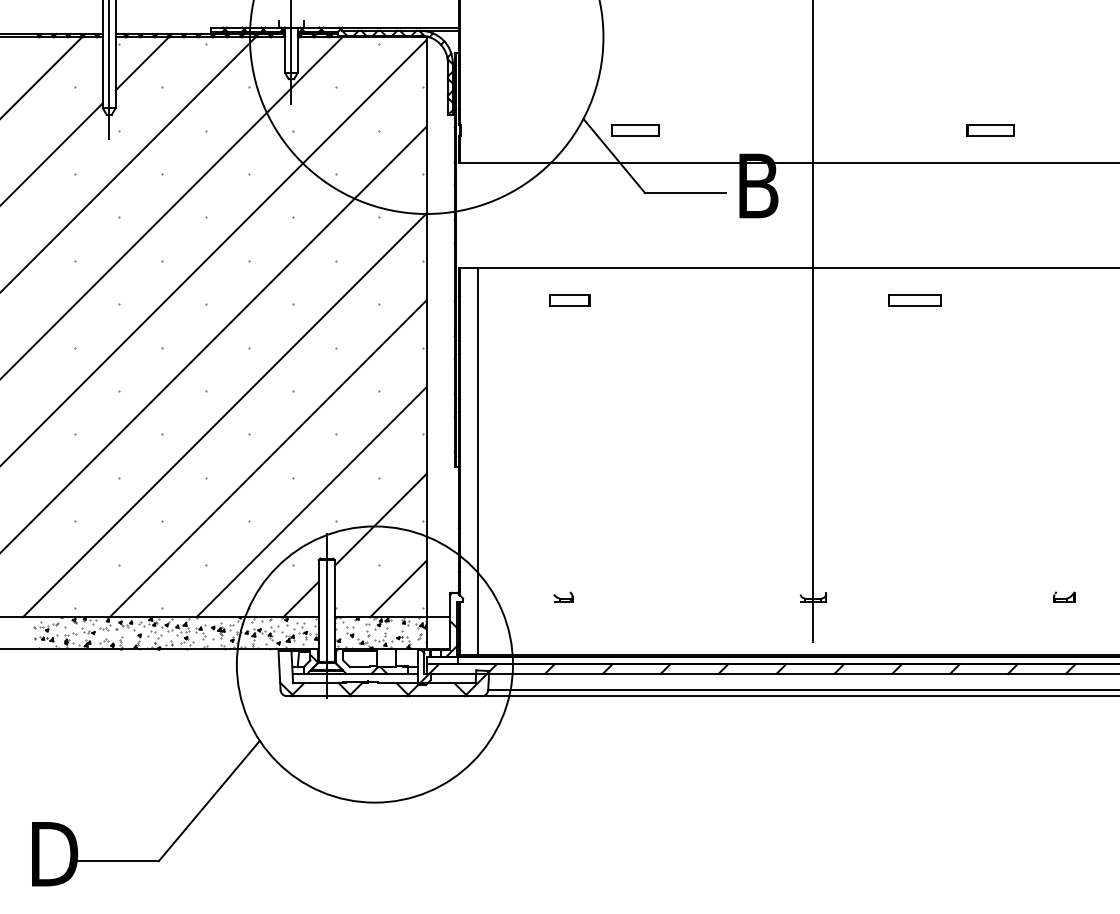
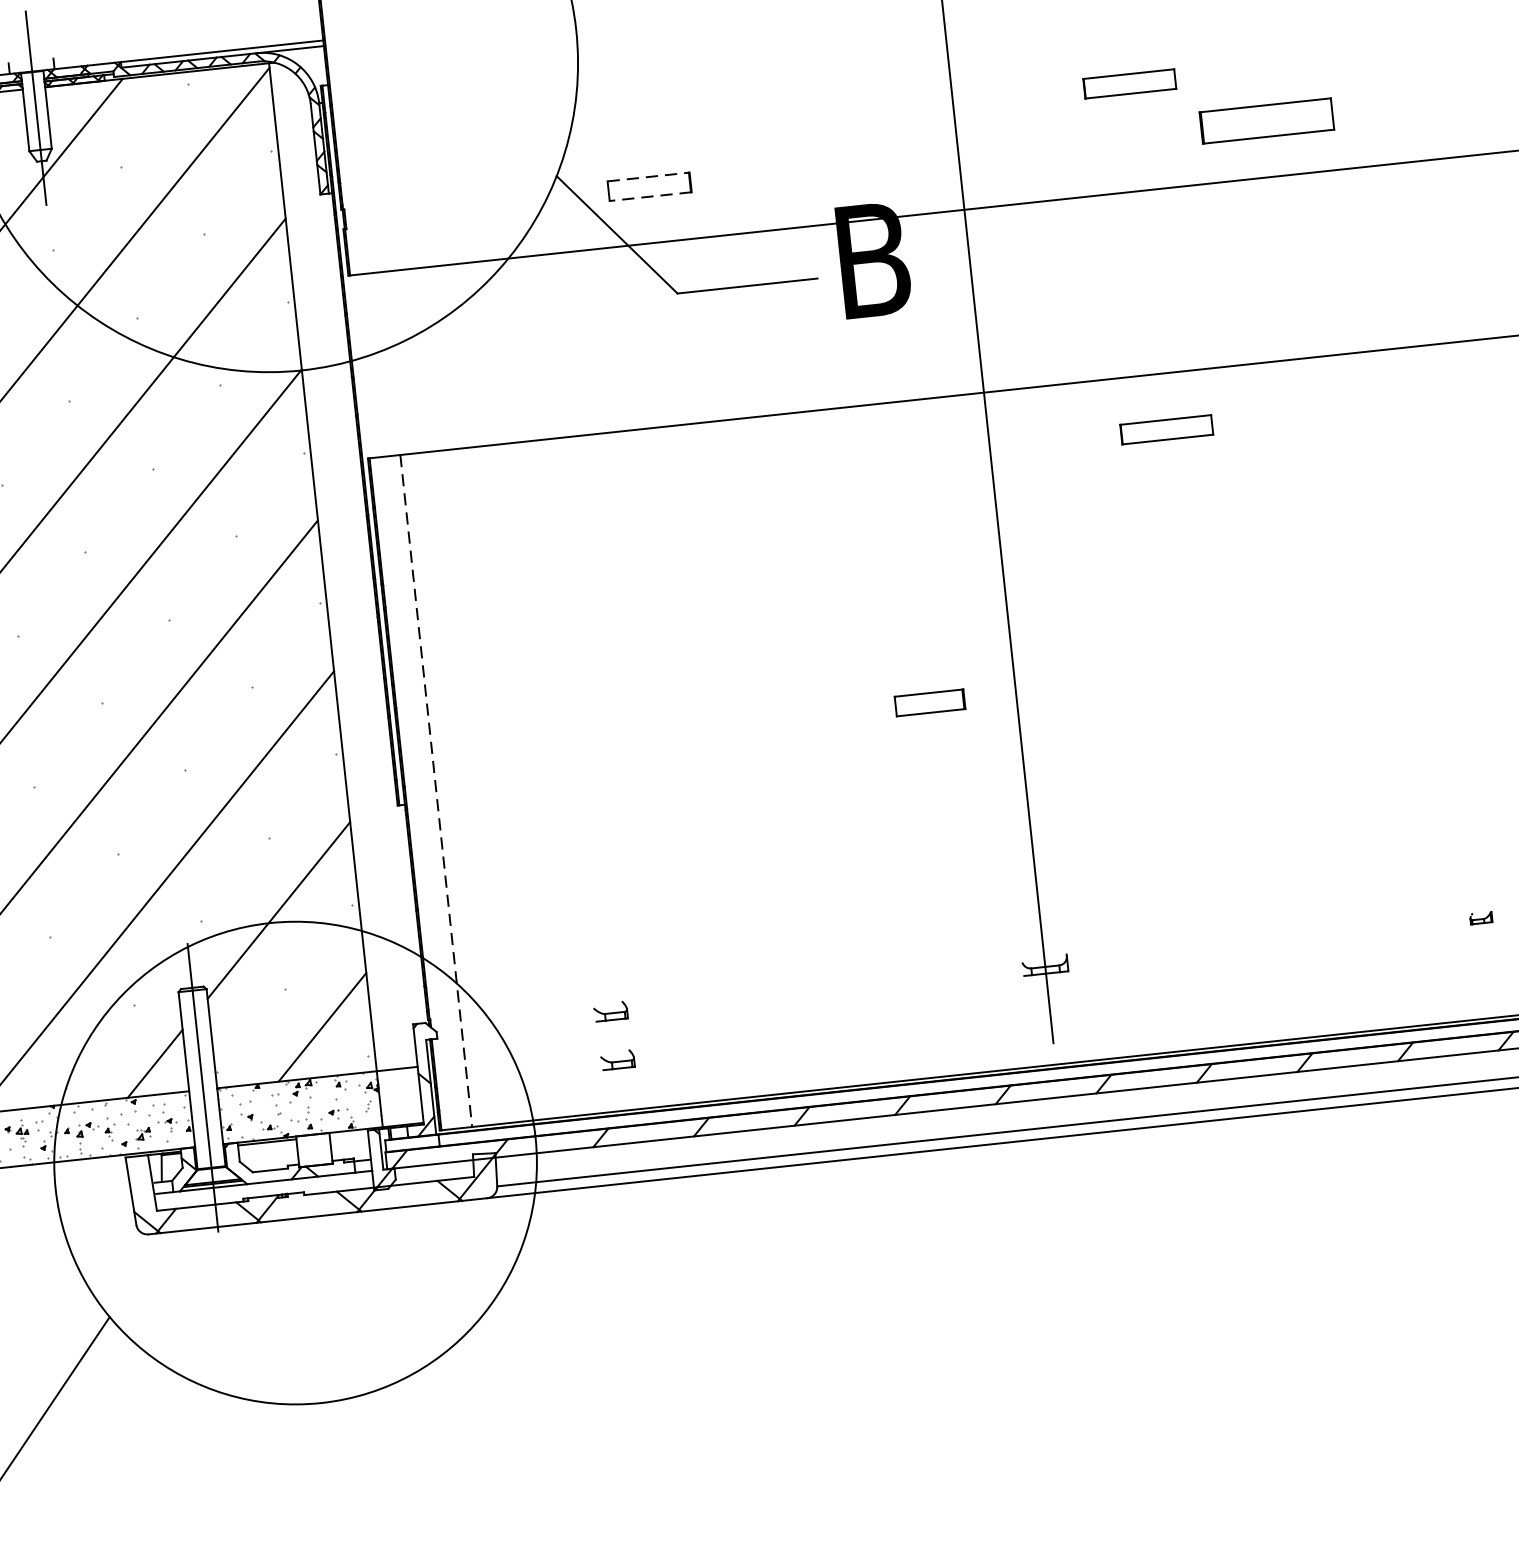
part: (914, 101) -> (1128, 84), added
line: (635, 125) -> (648, 177), solid -> dashed
part: (990, 130) -> (1266, 120), size x1.6
line: (635, 136) -> (650, 196), solid -> dashed
part: (569, 300) -> (929, 703), moved
line: (477, 461) -> (436, 791), solid -> dashed
part: (1064, 596) -> (1481, 916), size x0.6
part: (564, 624) -> (617, 1058), added

